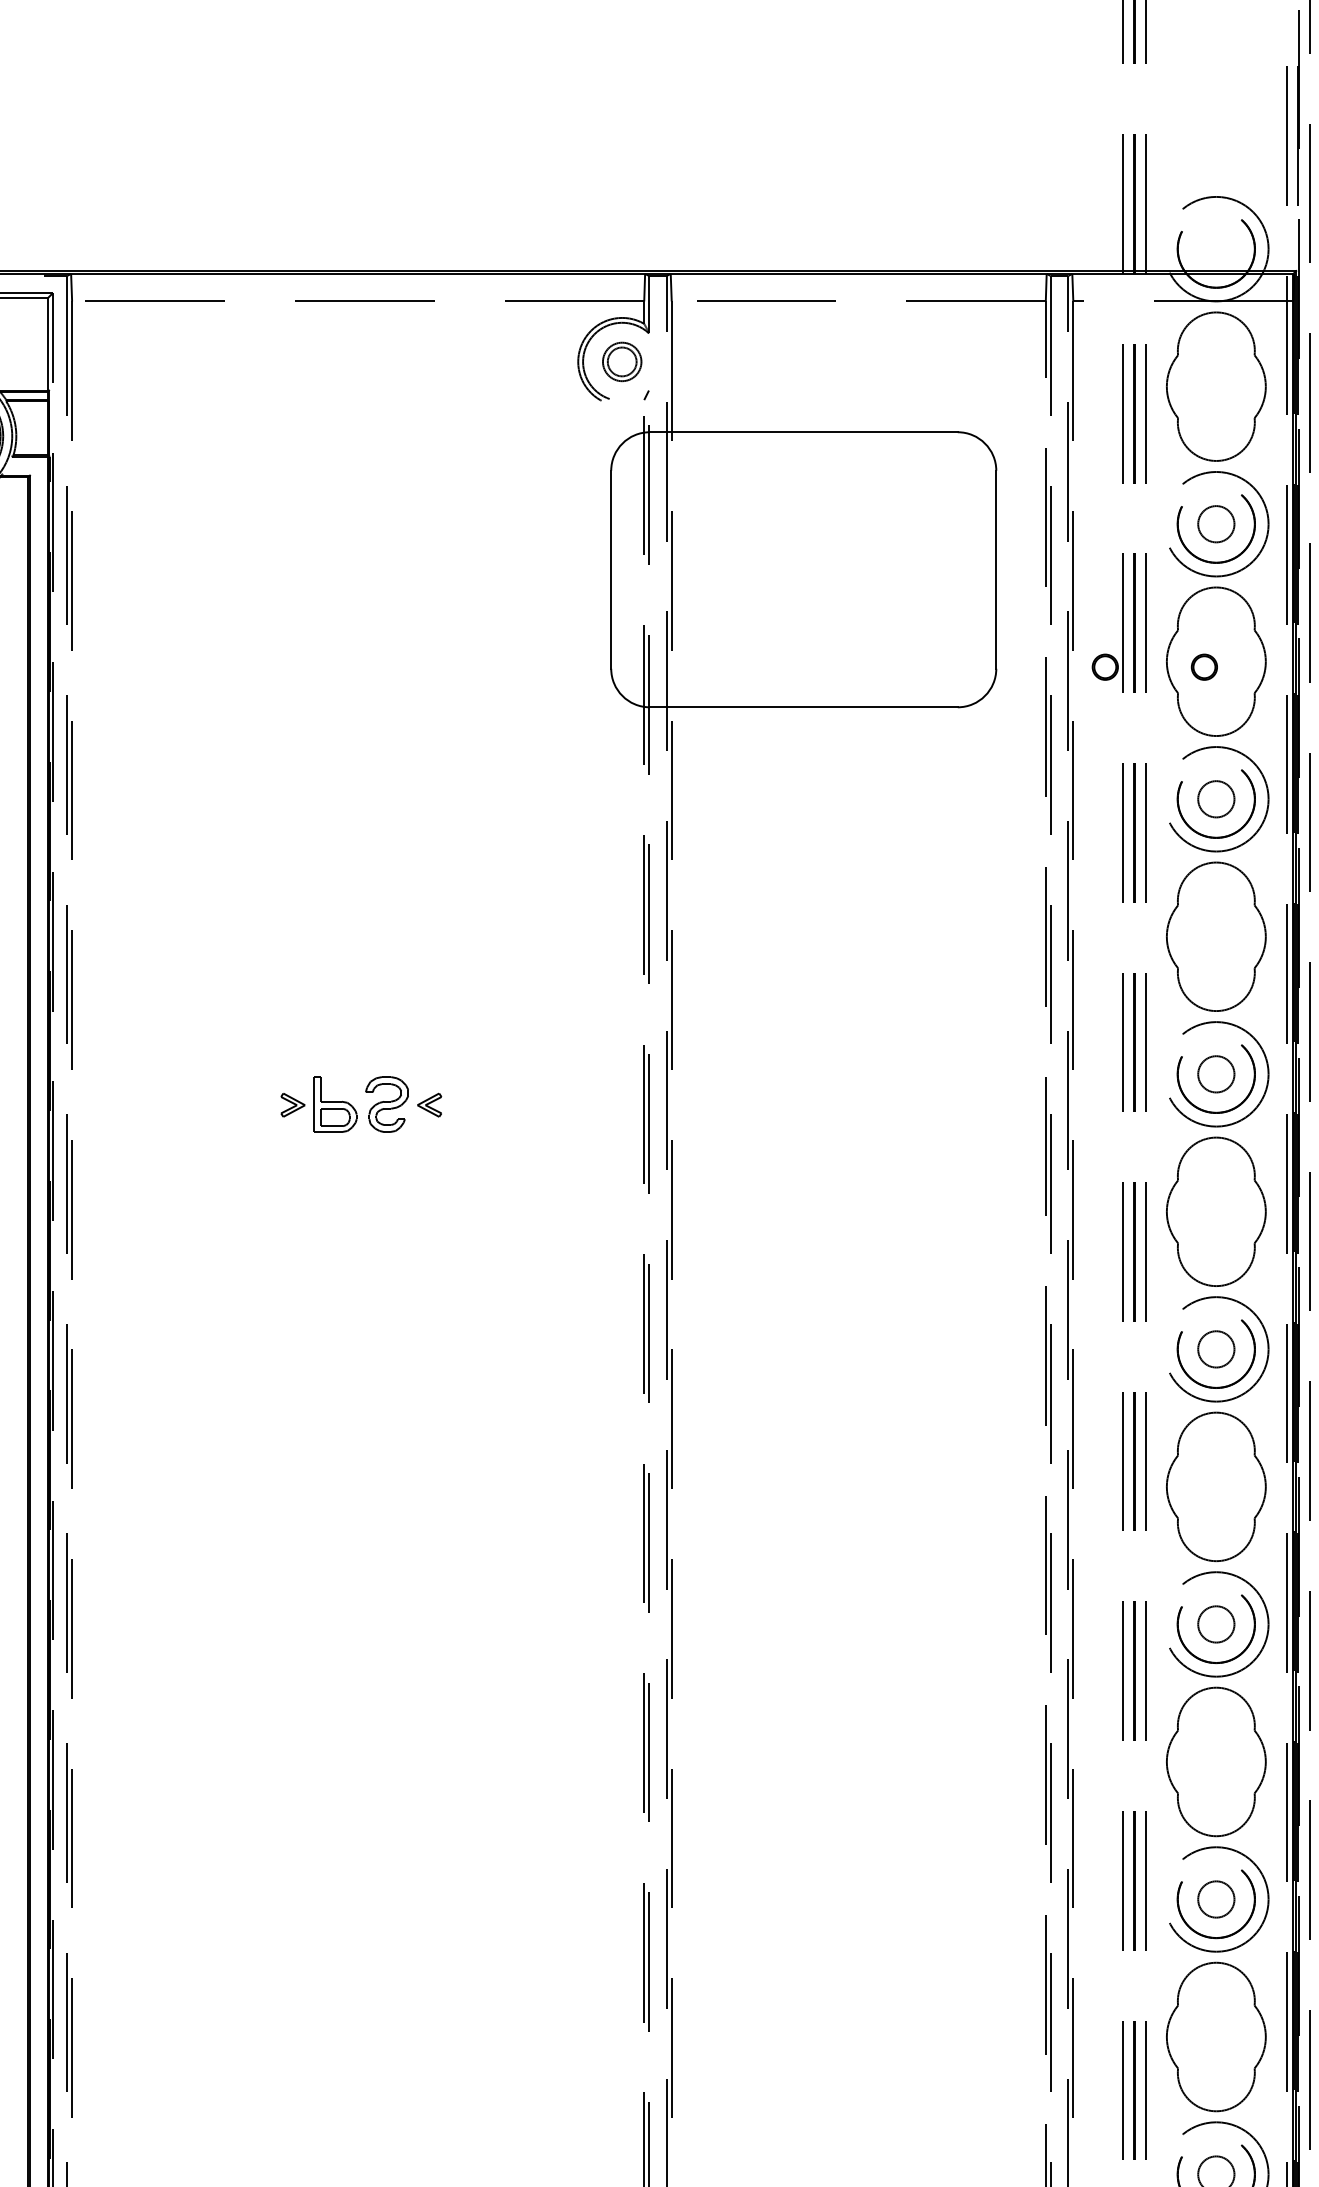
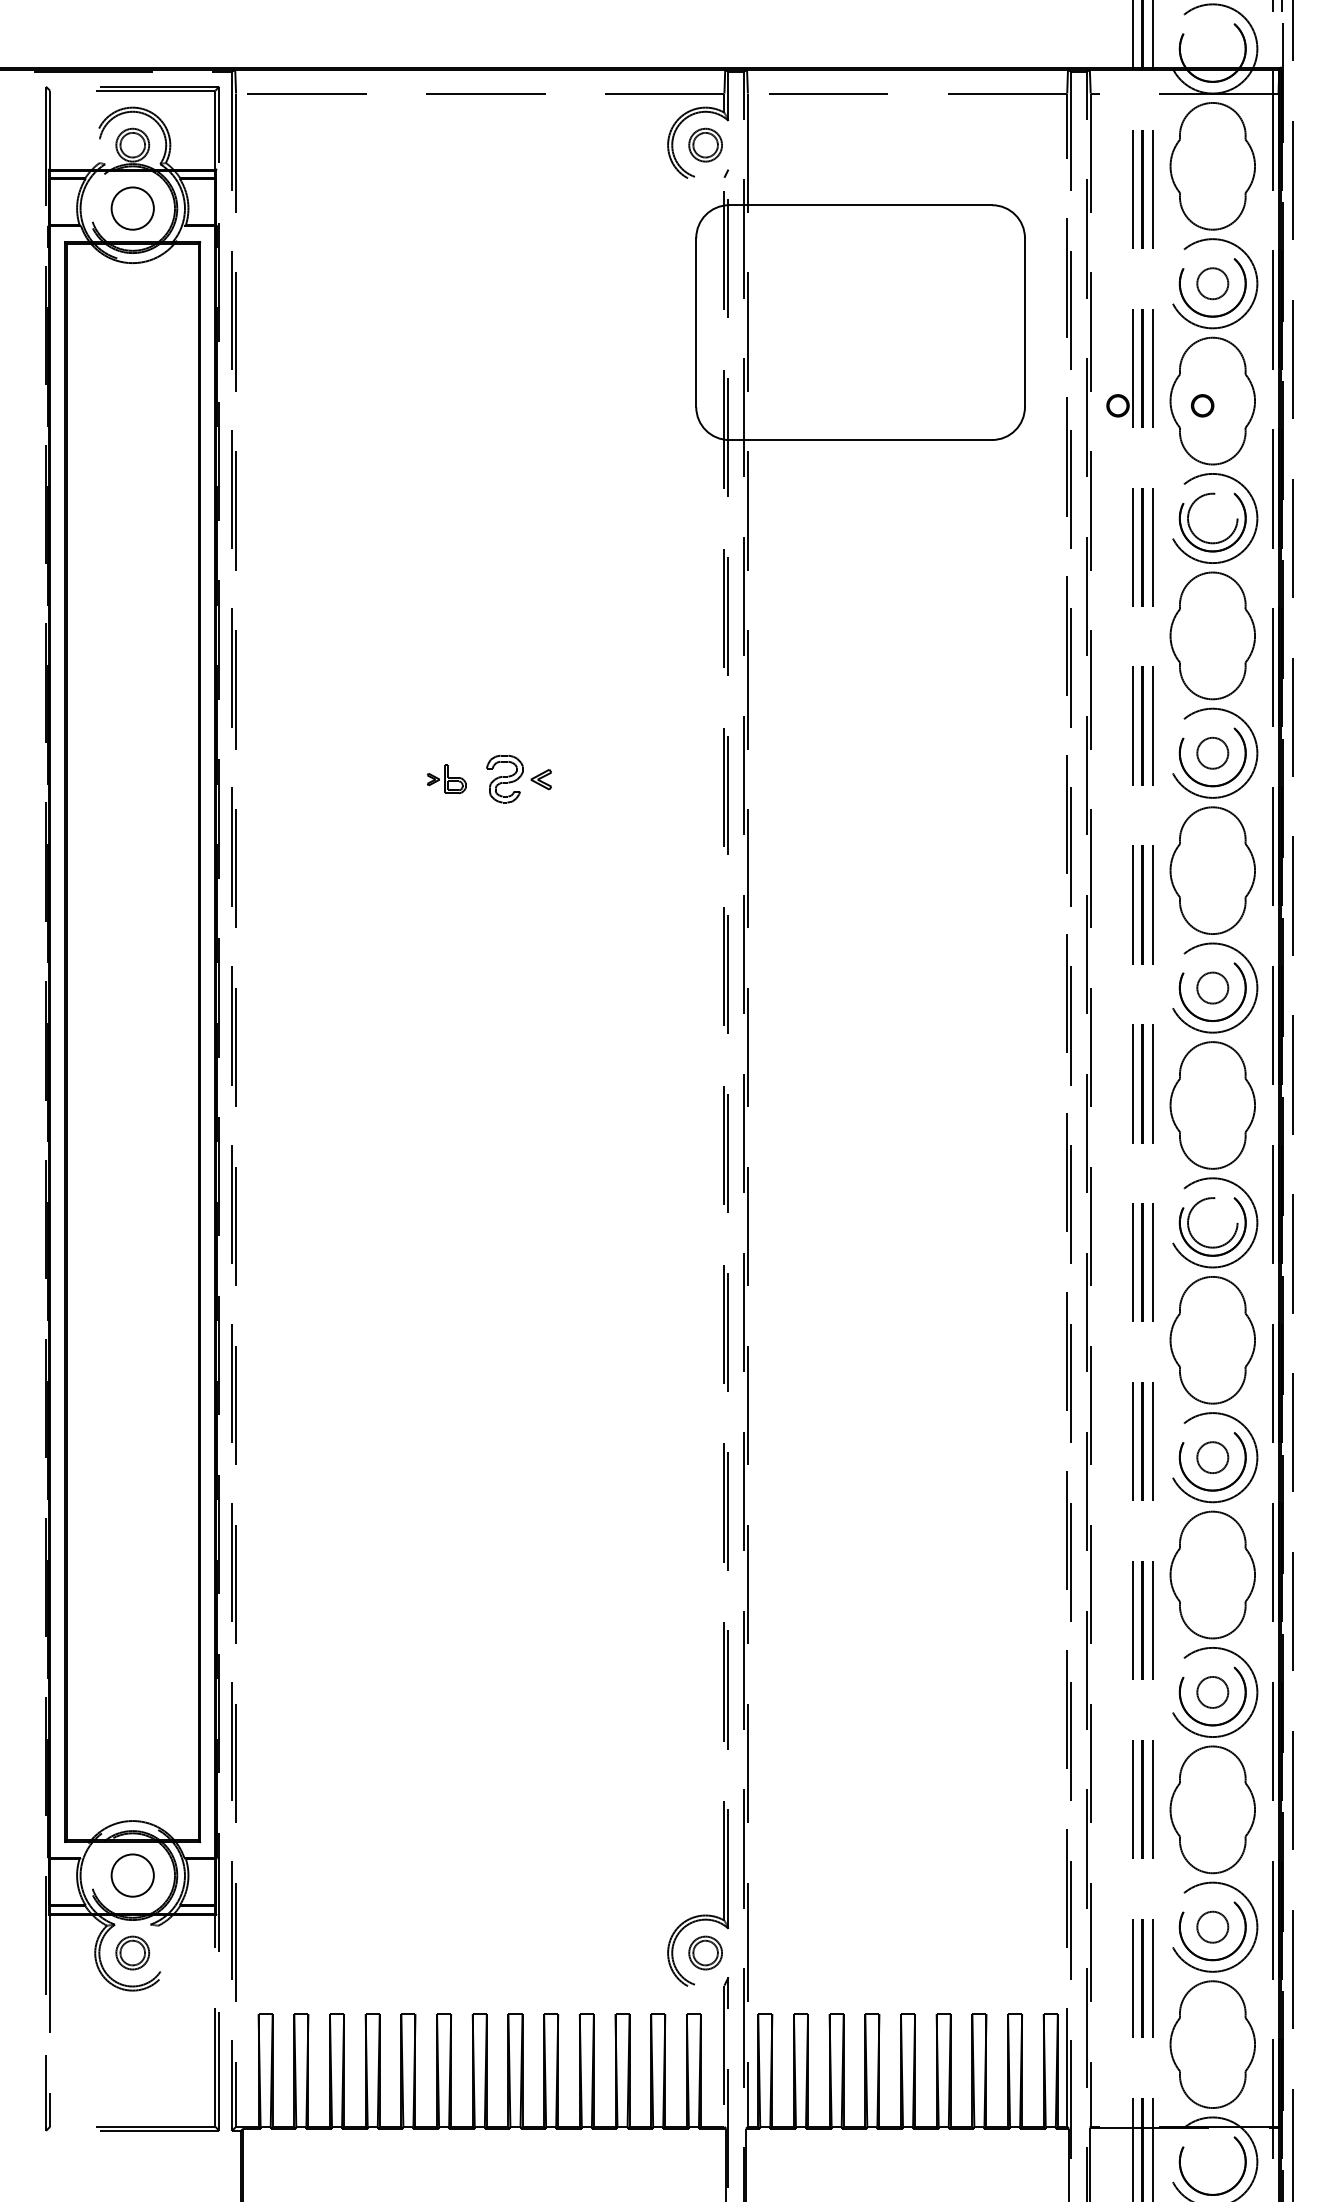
circle: (1215, 799) -> (1212, 518), size x1.6
part: (318, 1105) -> (446, 779), size x0.6
circle: (1215, 1623) -> (1212, 1222), size x1.6

